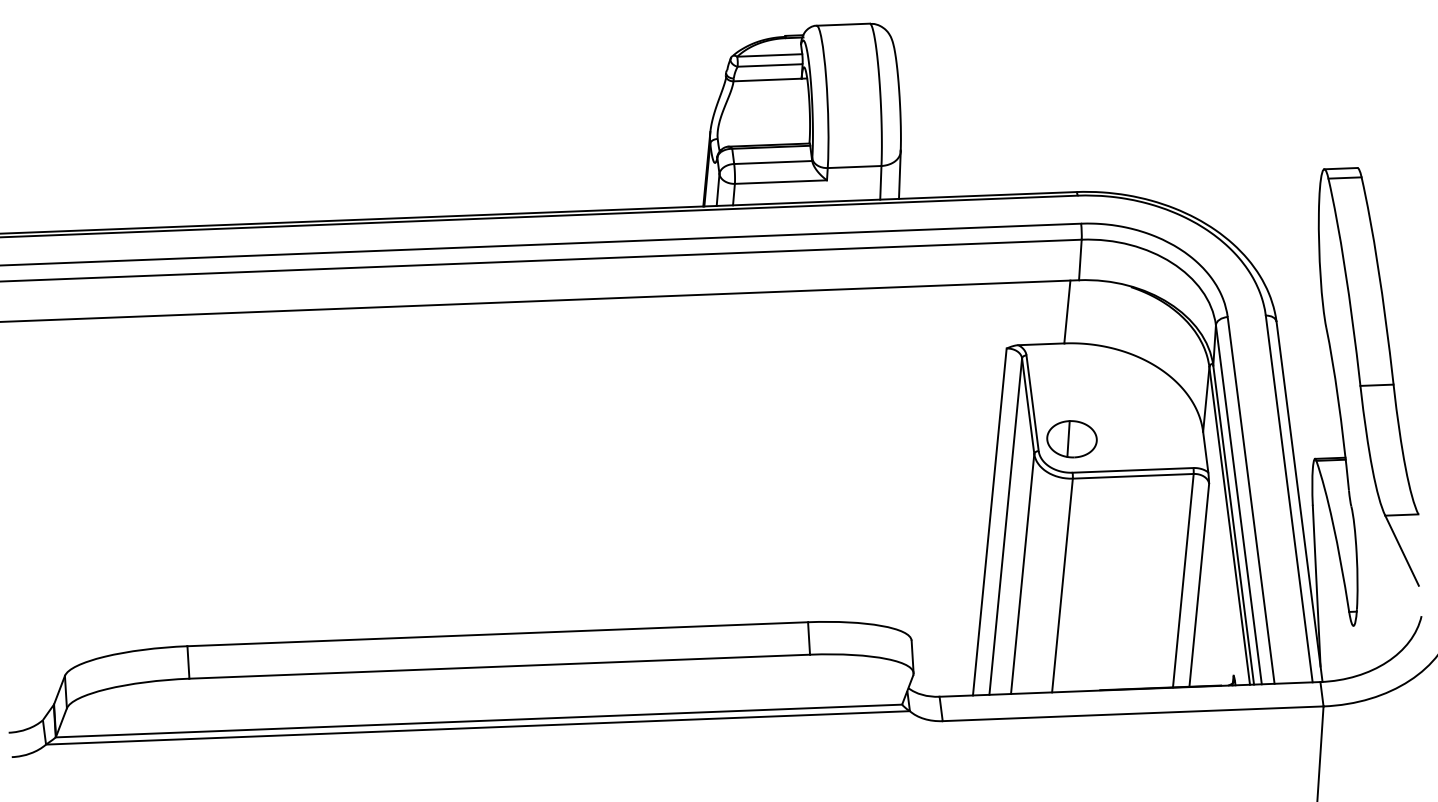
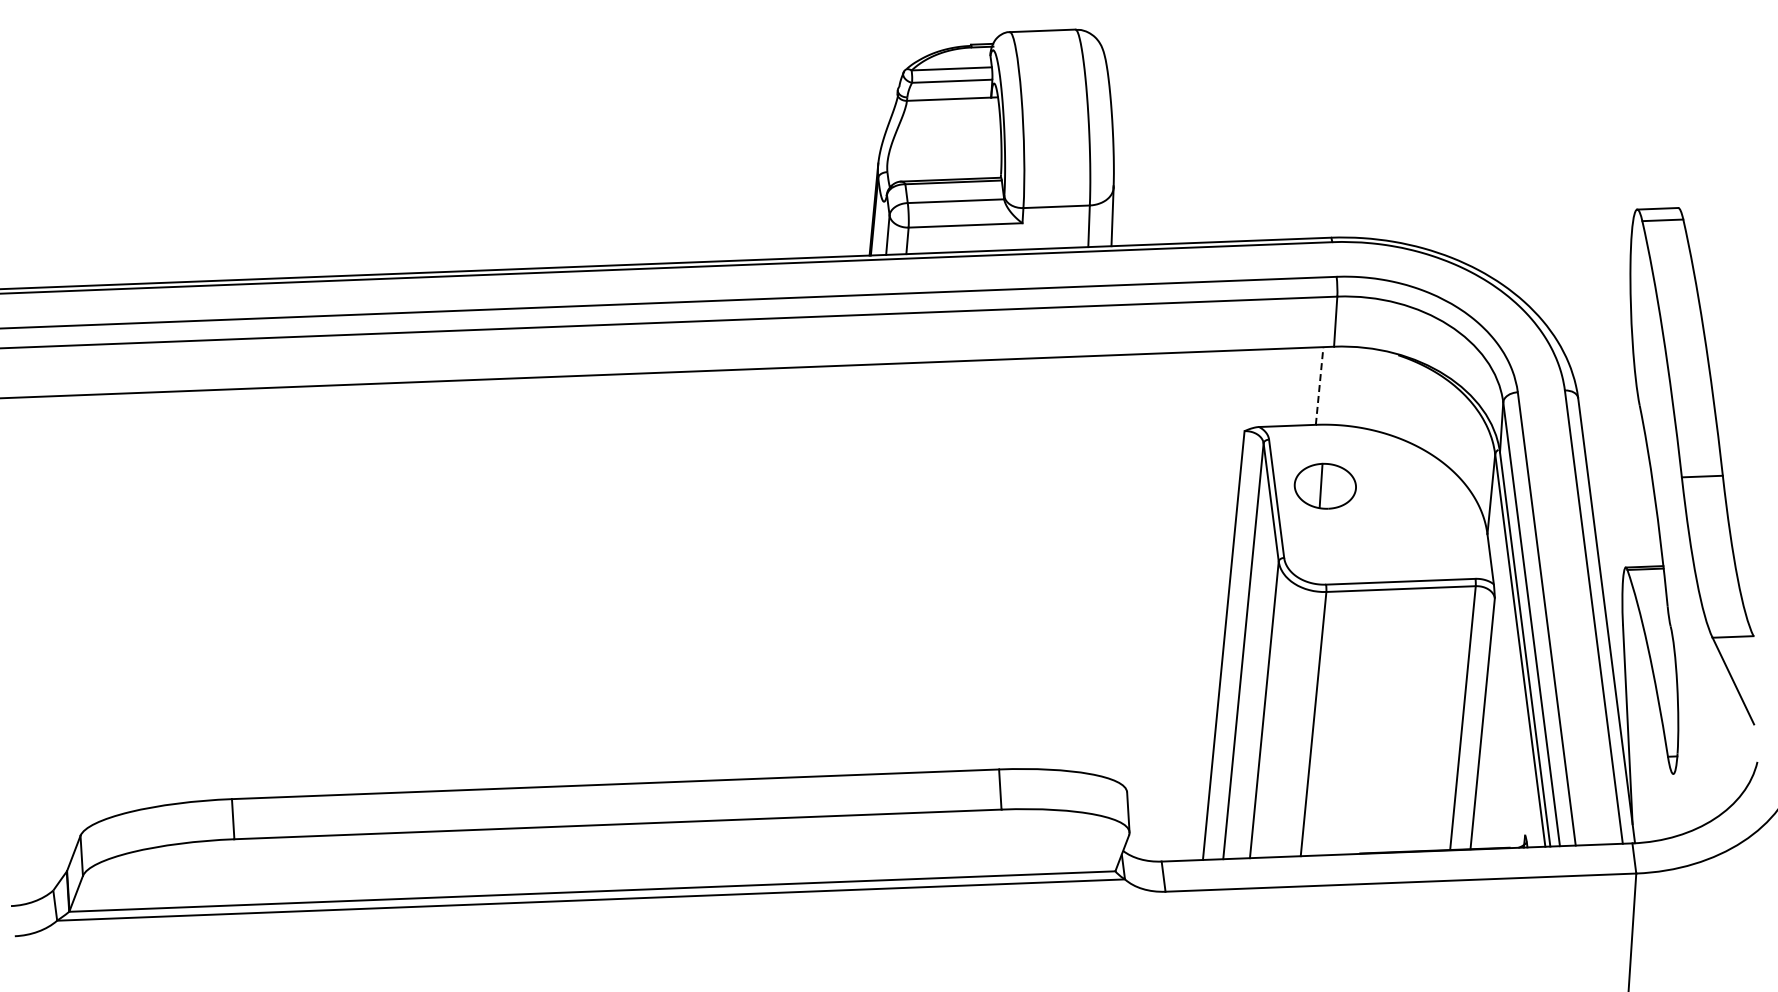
line: (1067, 311) -> (1319, 385), solid -> dashed
part: (1071, 438) -> (1324, 485), moved

